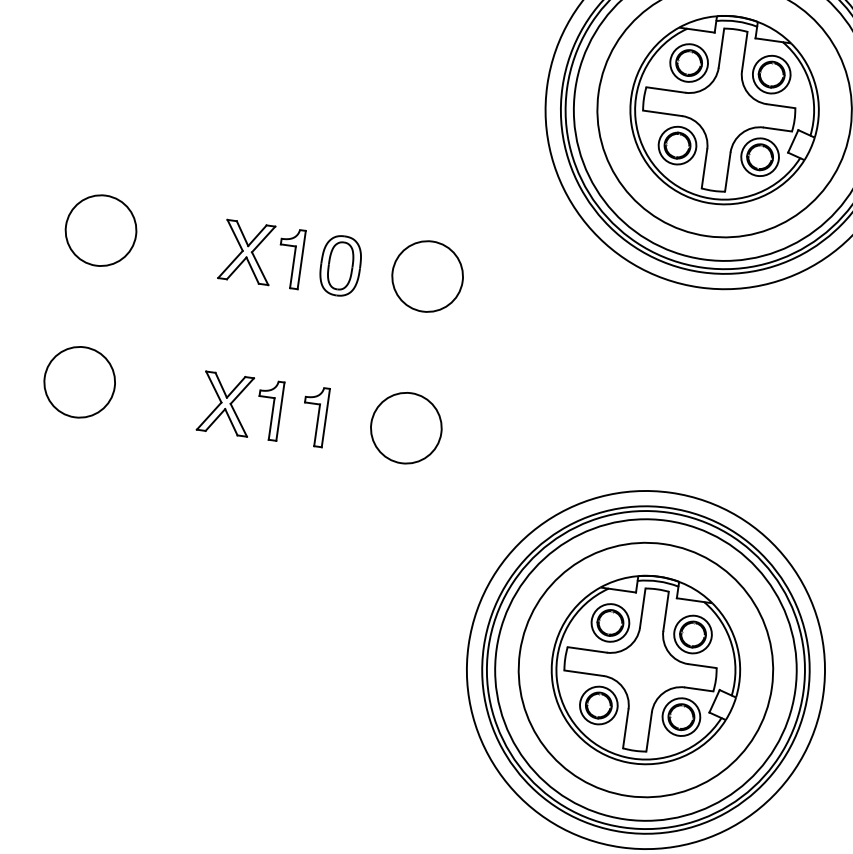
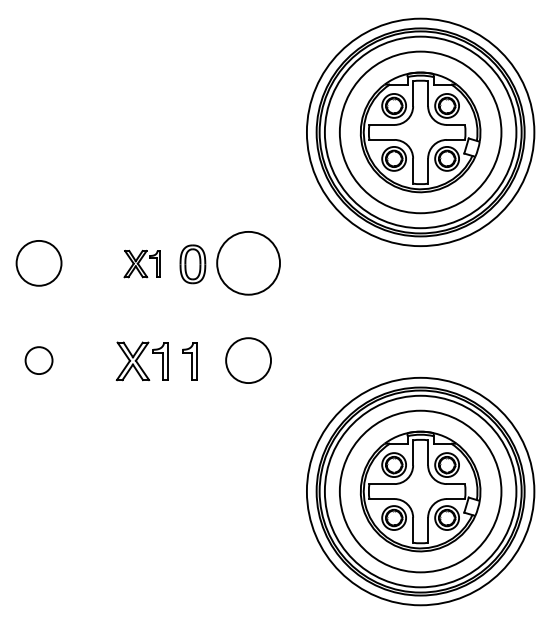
part: (262, 253) -> (142, 263), size x0.7
circle: (427, 276) -> (248, 263), size x1.4
circle: (78, 381) -> (38, 360), size x0.6

